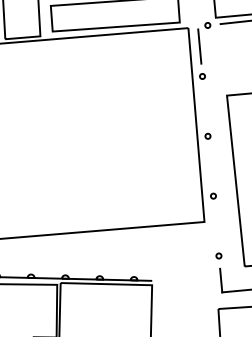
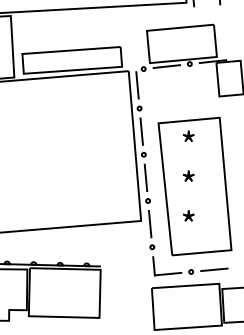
line: (204, 106) -> (141, 131), added
line: (210, 165) -> (145, 177), added
line: (216, 225) -> (150, 223), added

